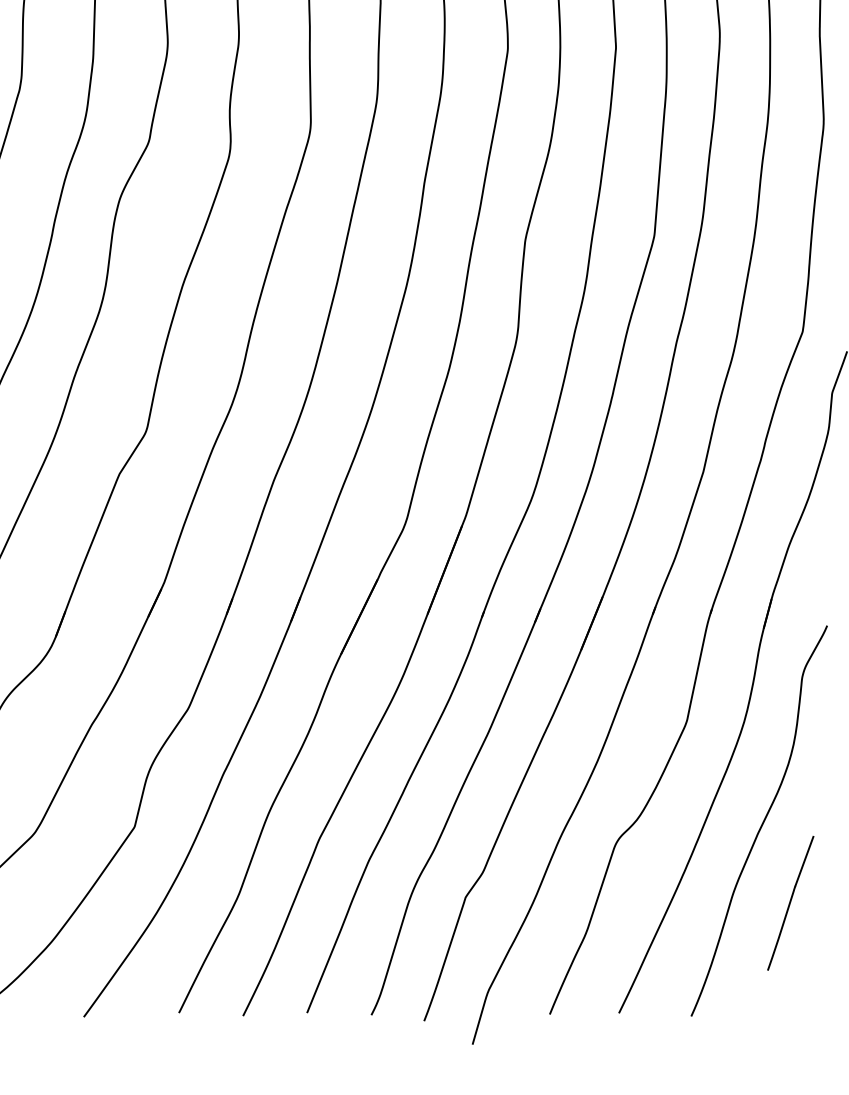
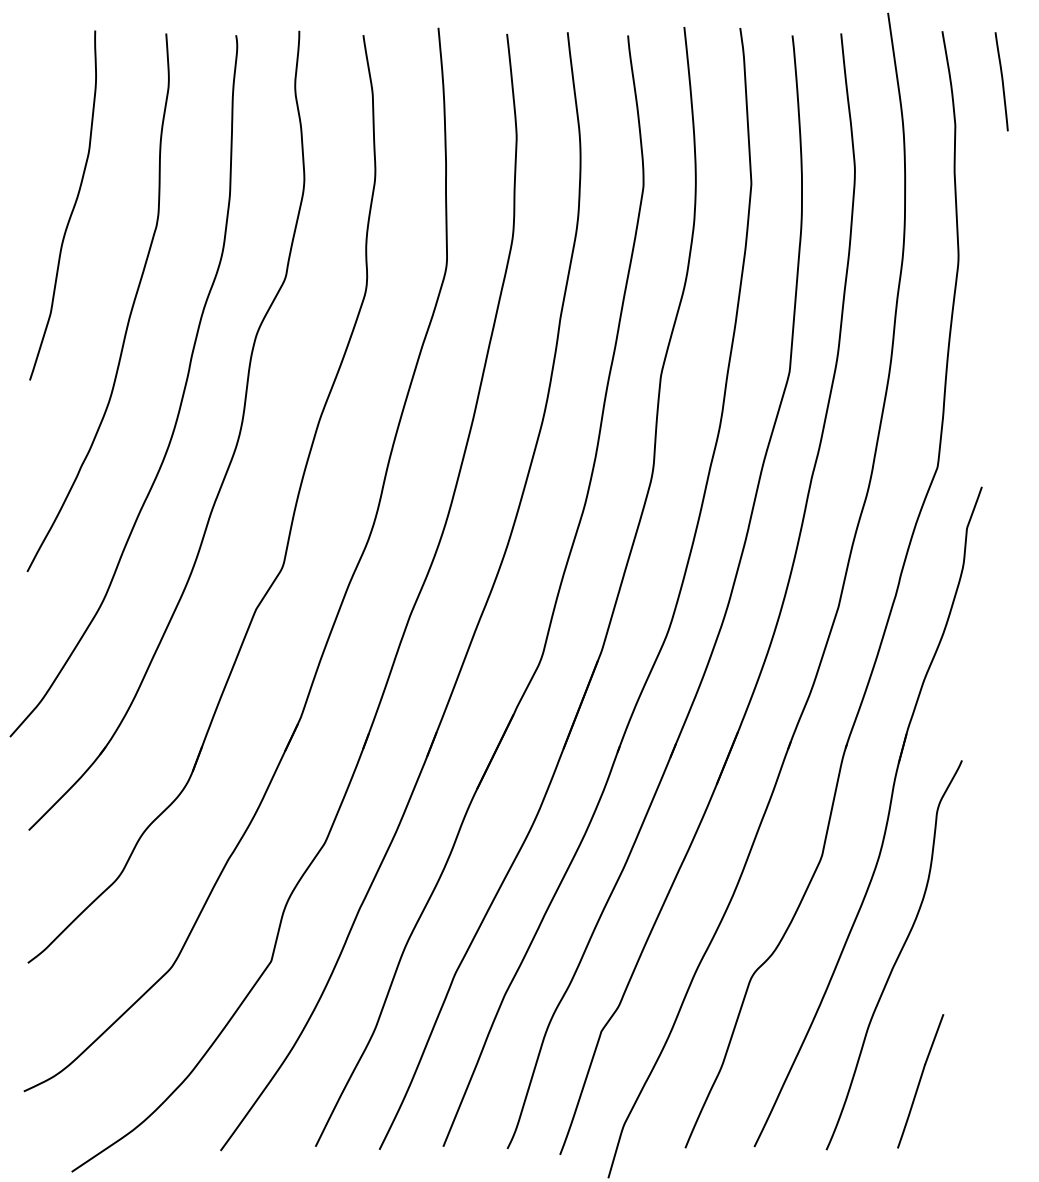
curve: (790, 903) -> (920, 1081), moved

